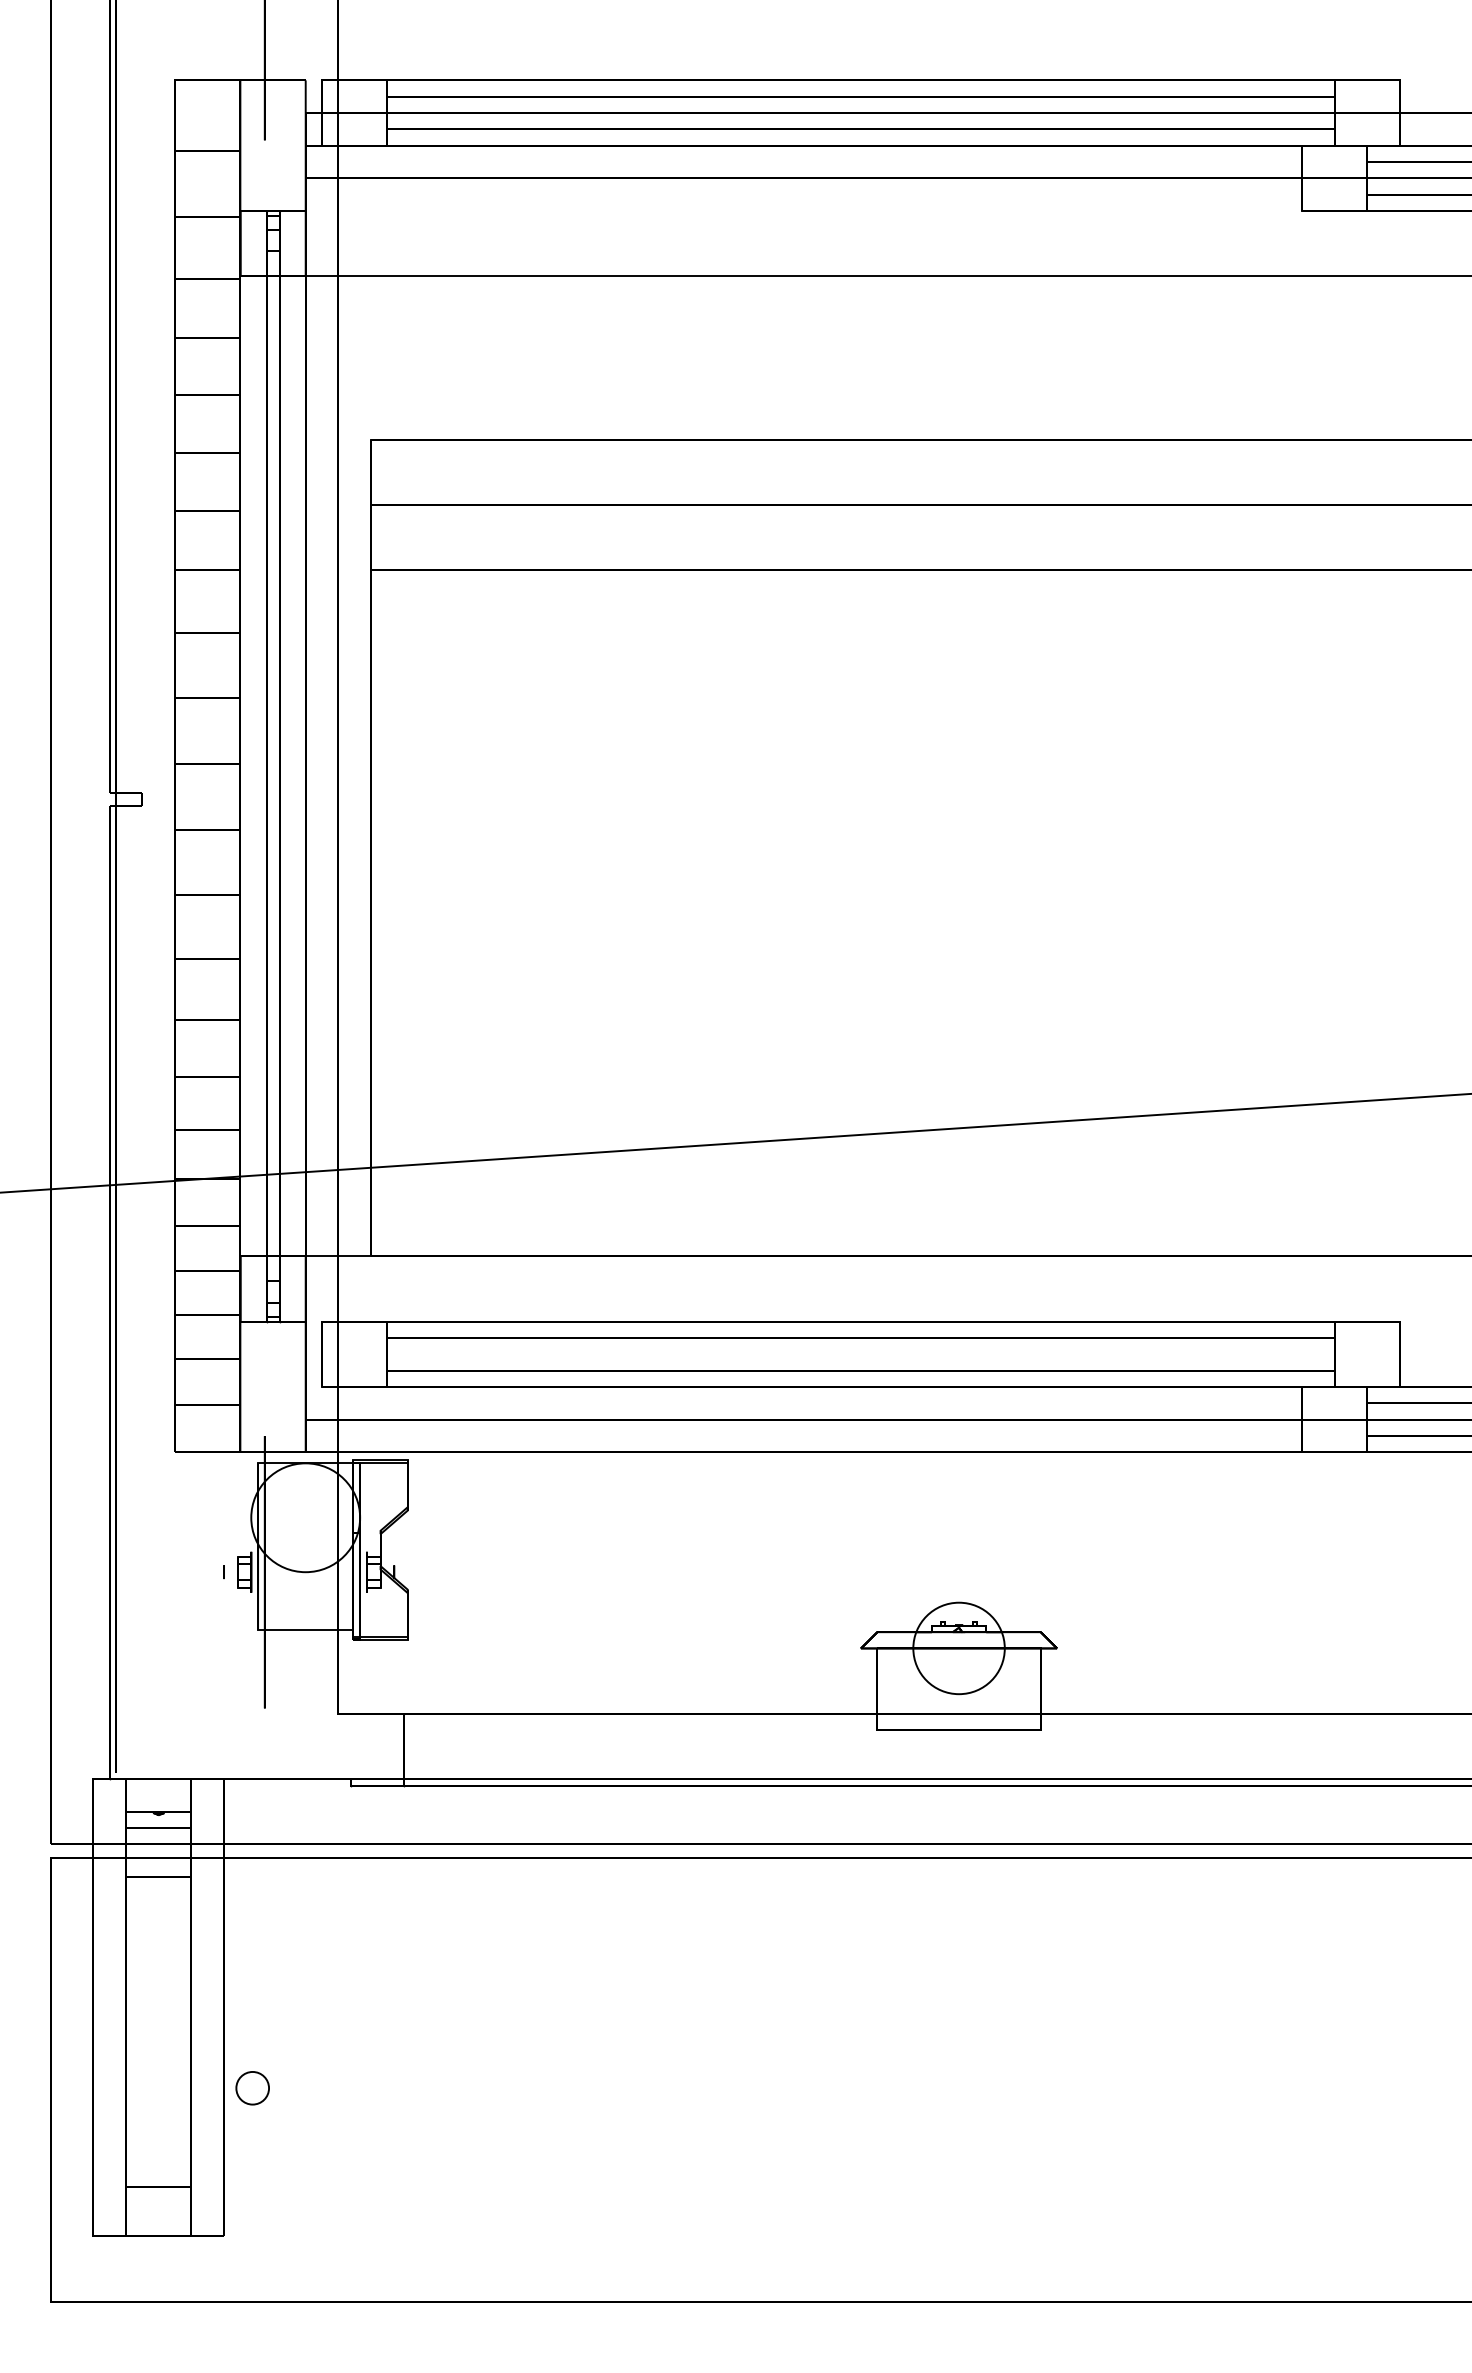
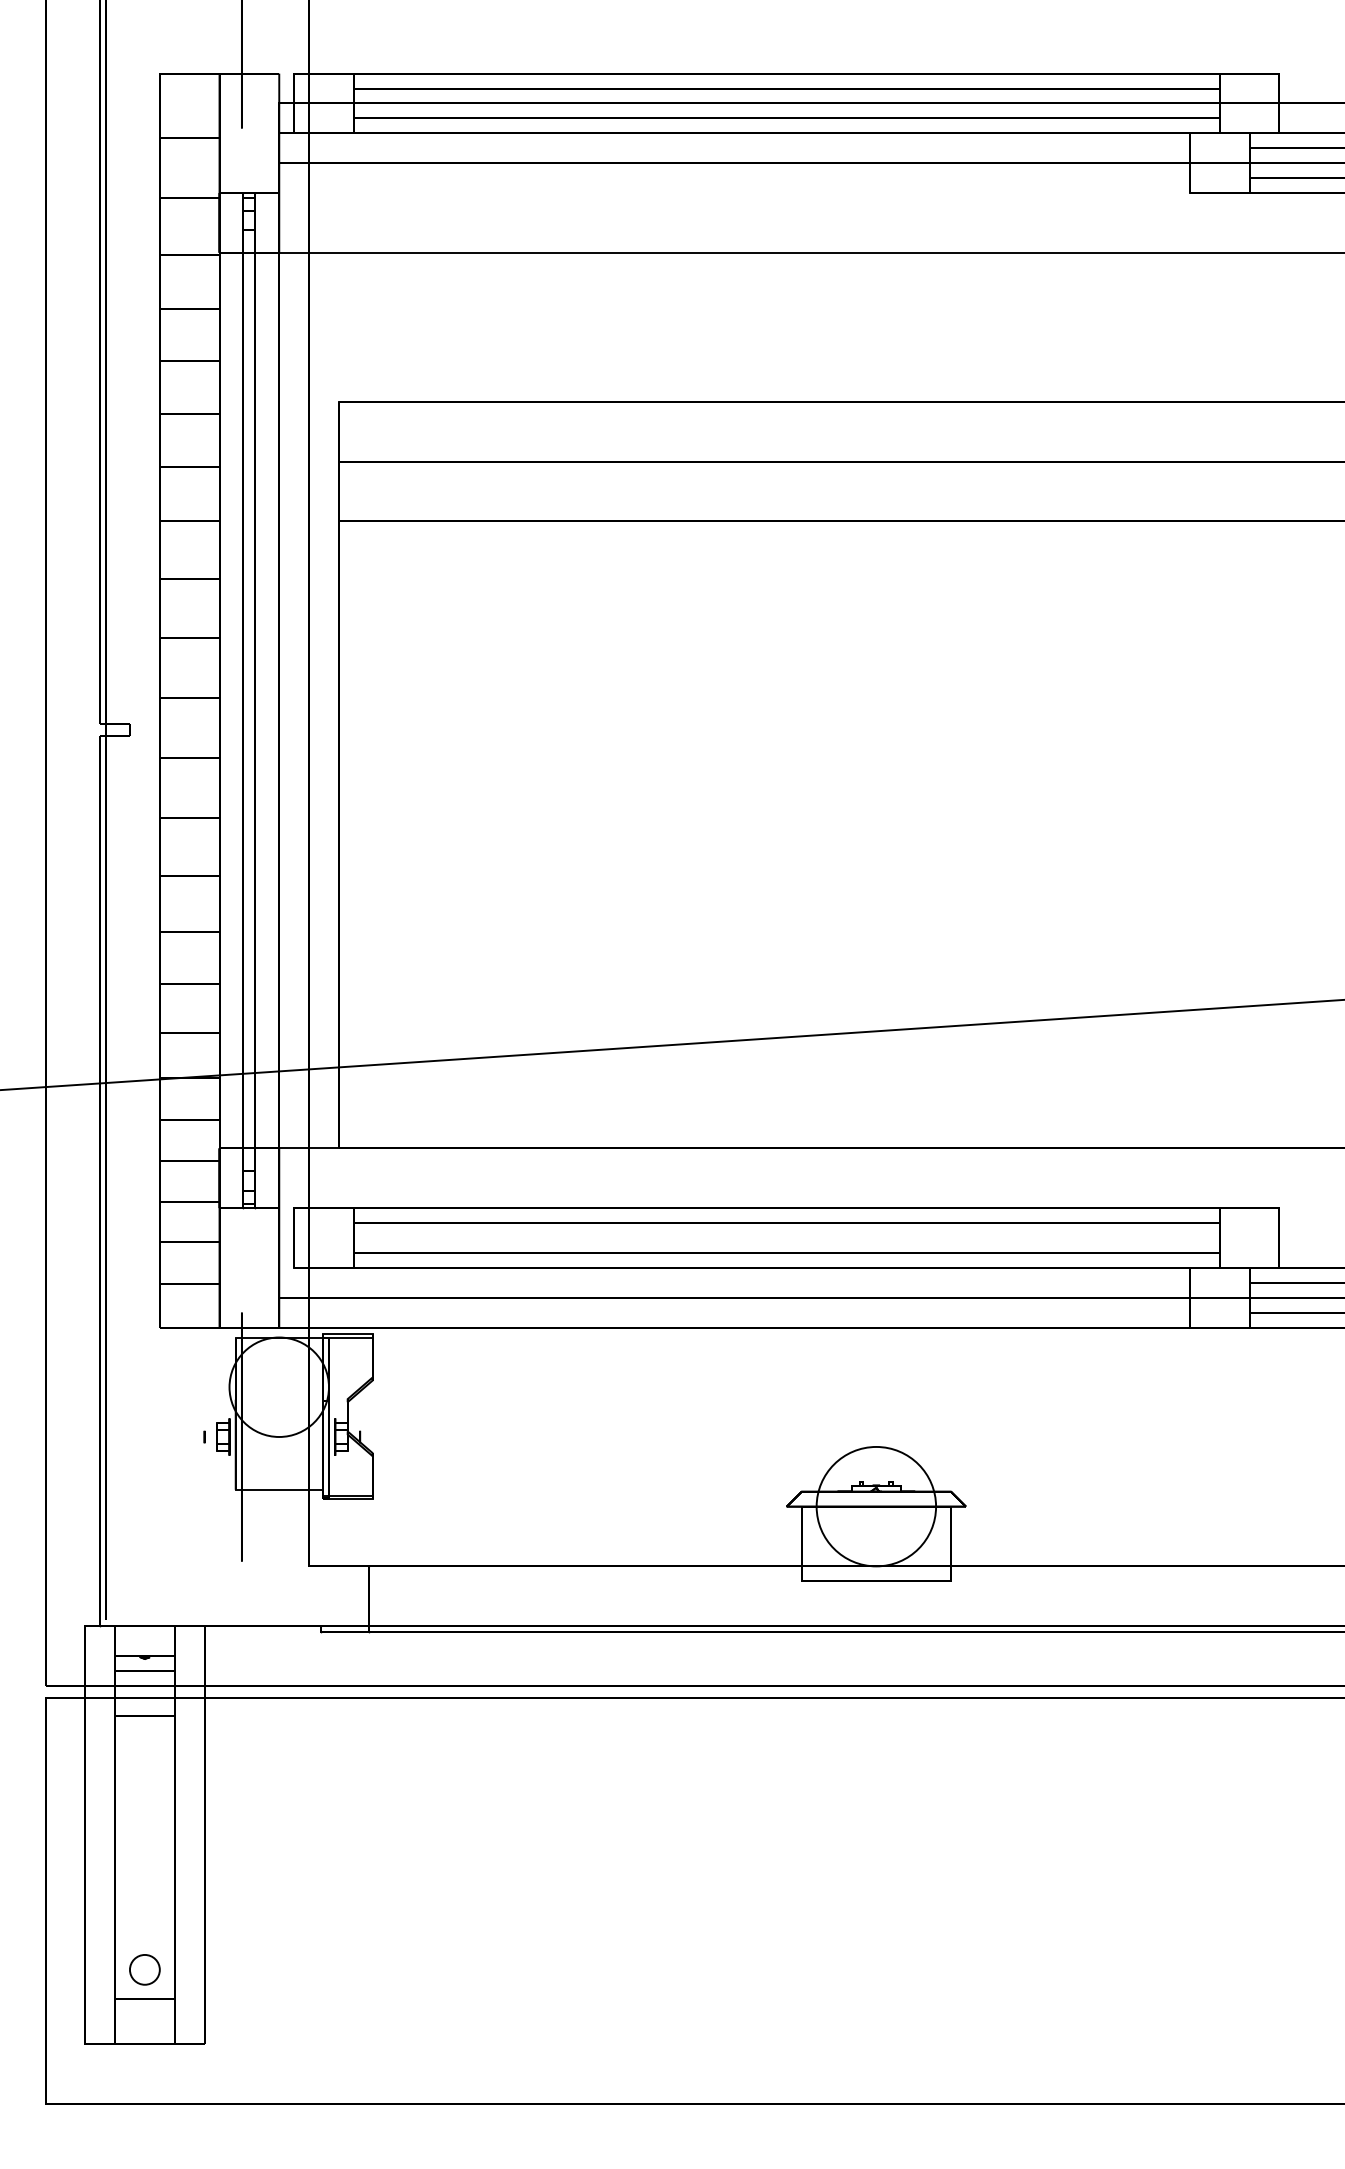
circle: (958, 1648) -> (875, 1506), size x1.43
circle: (252, 2088) -> (144, 1970), moved

